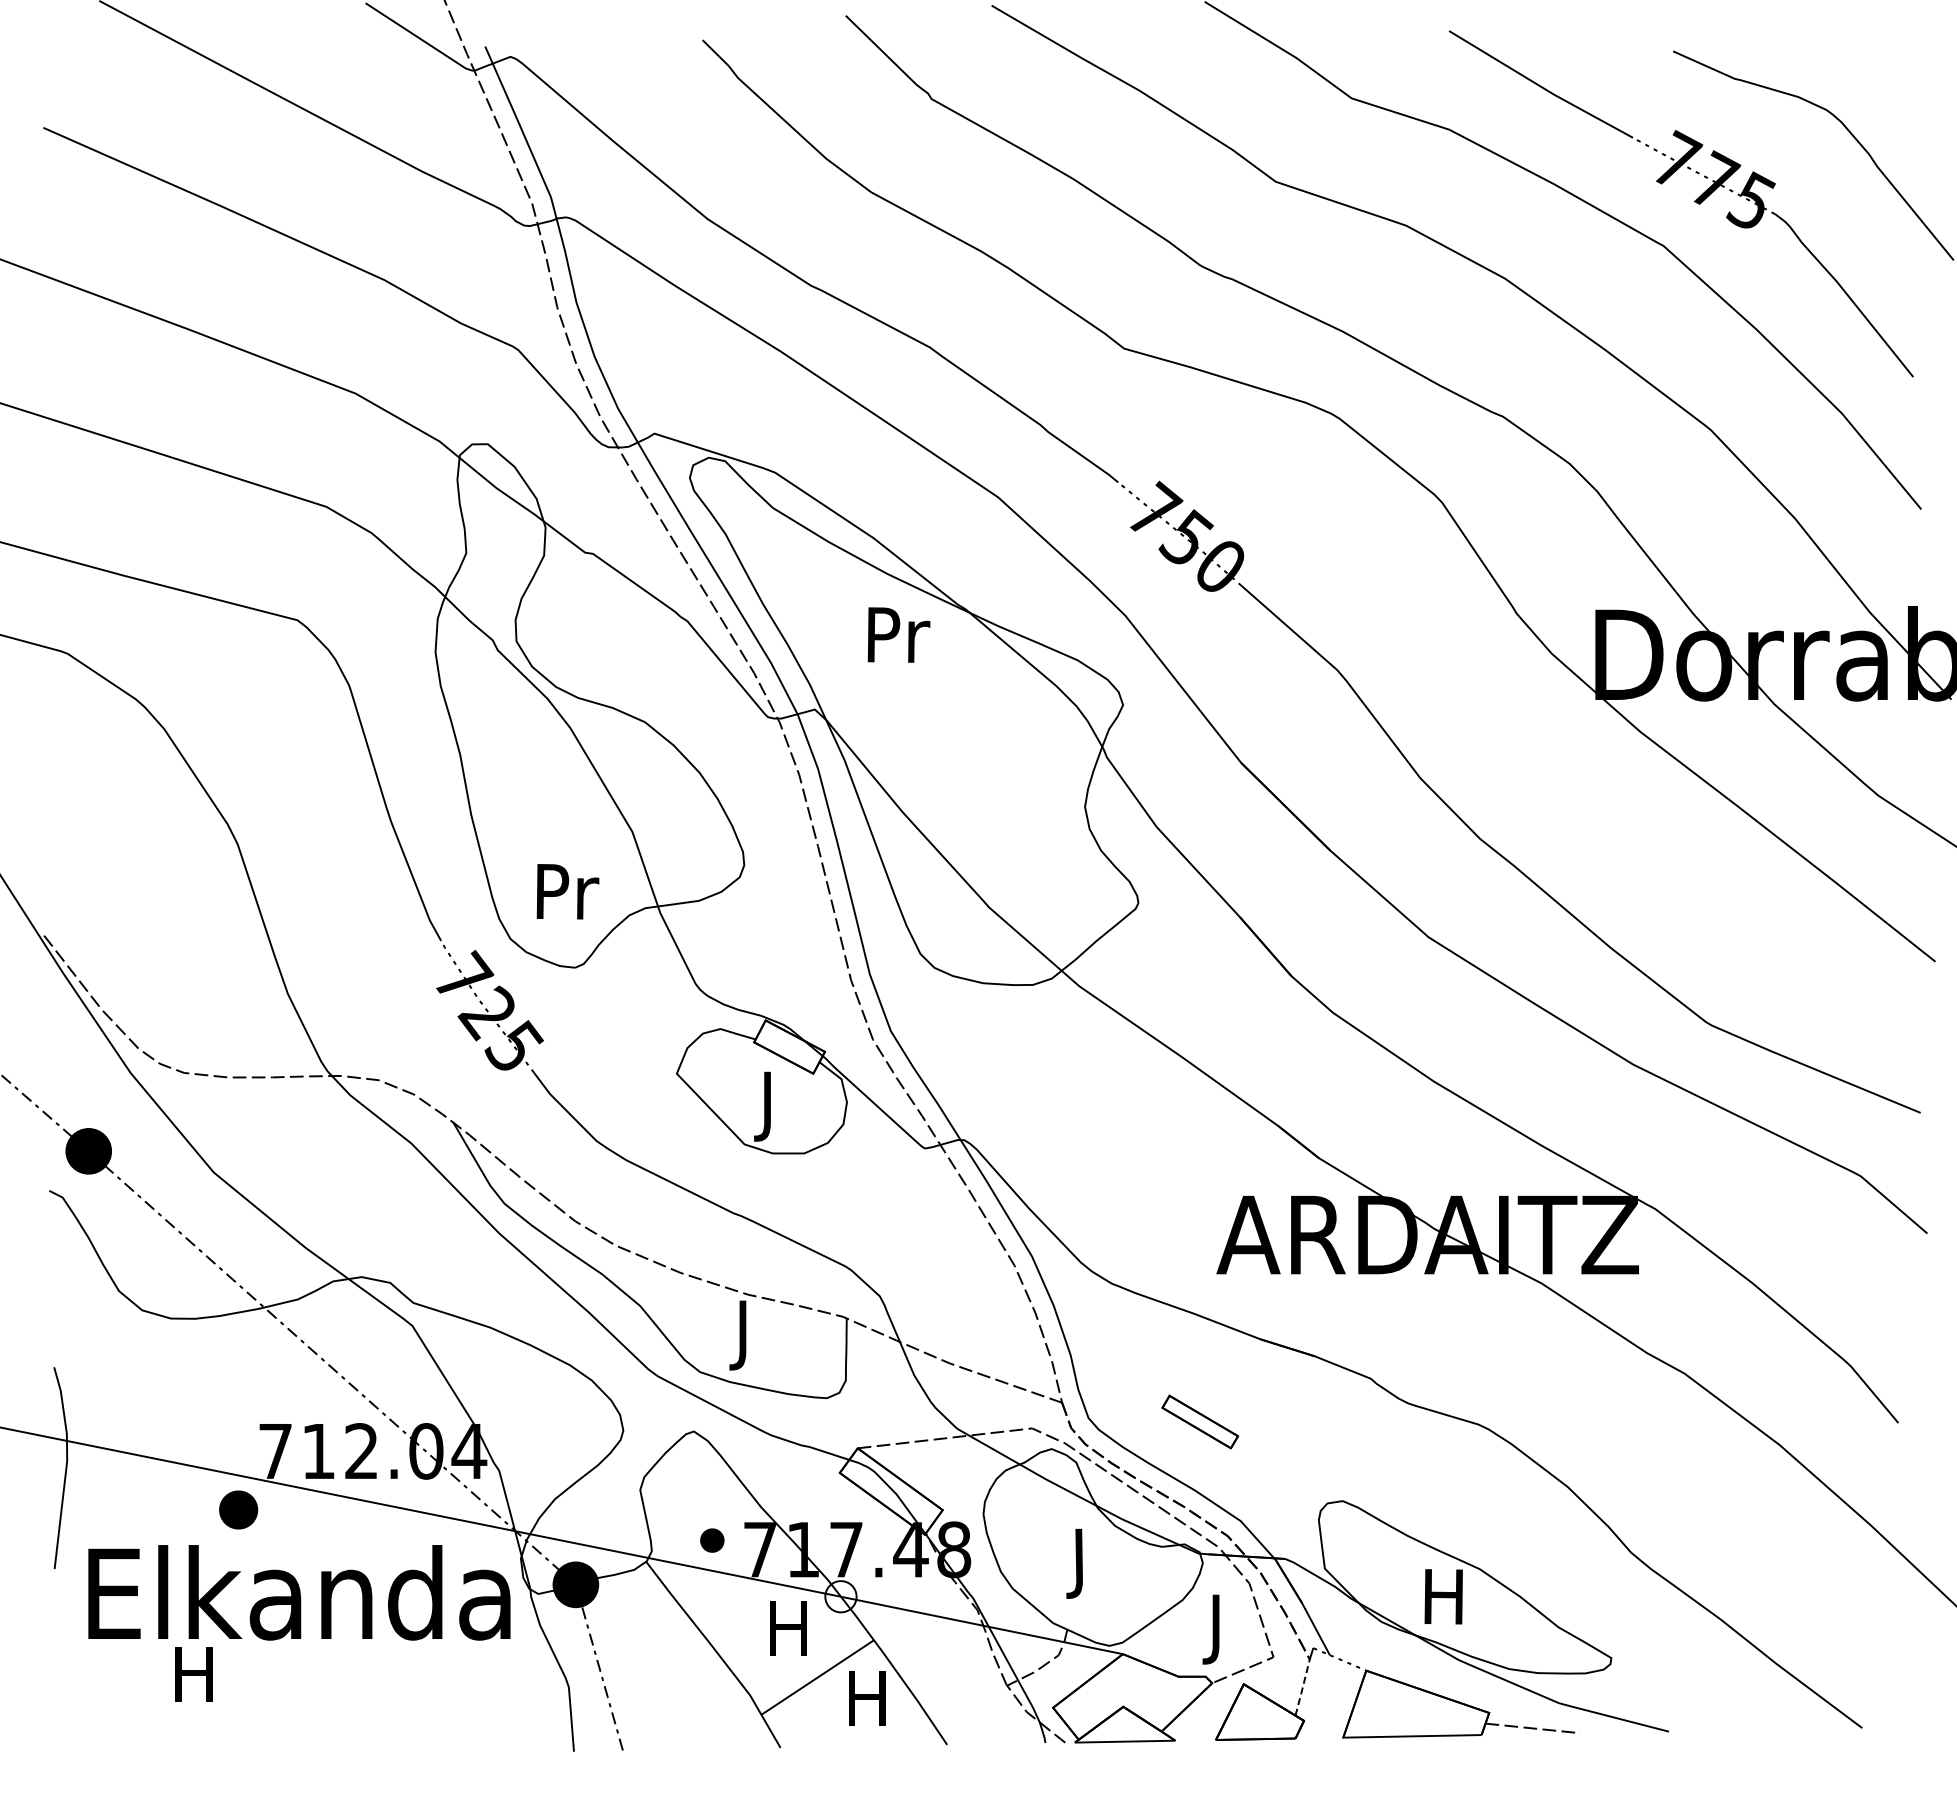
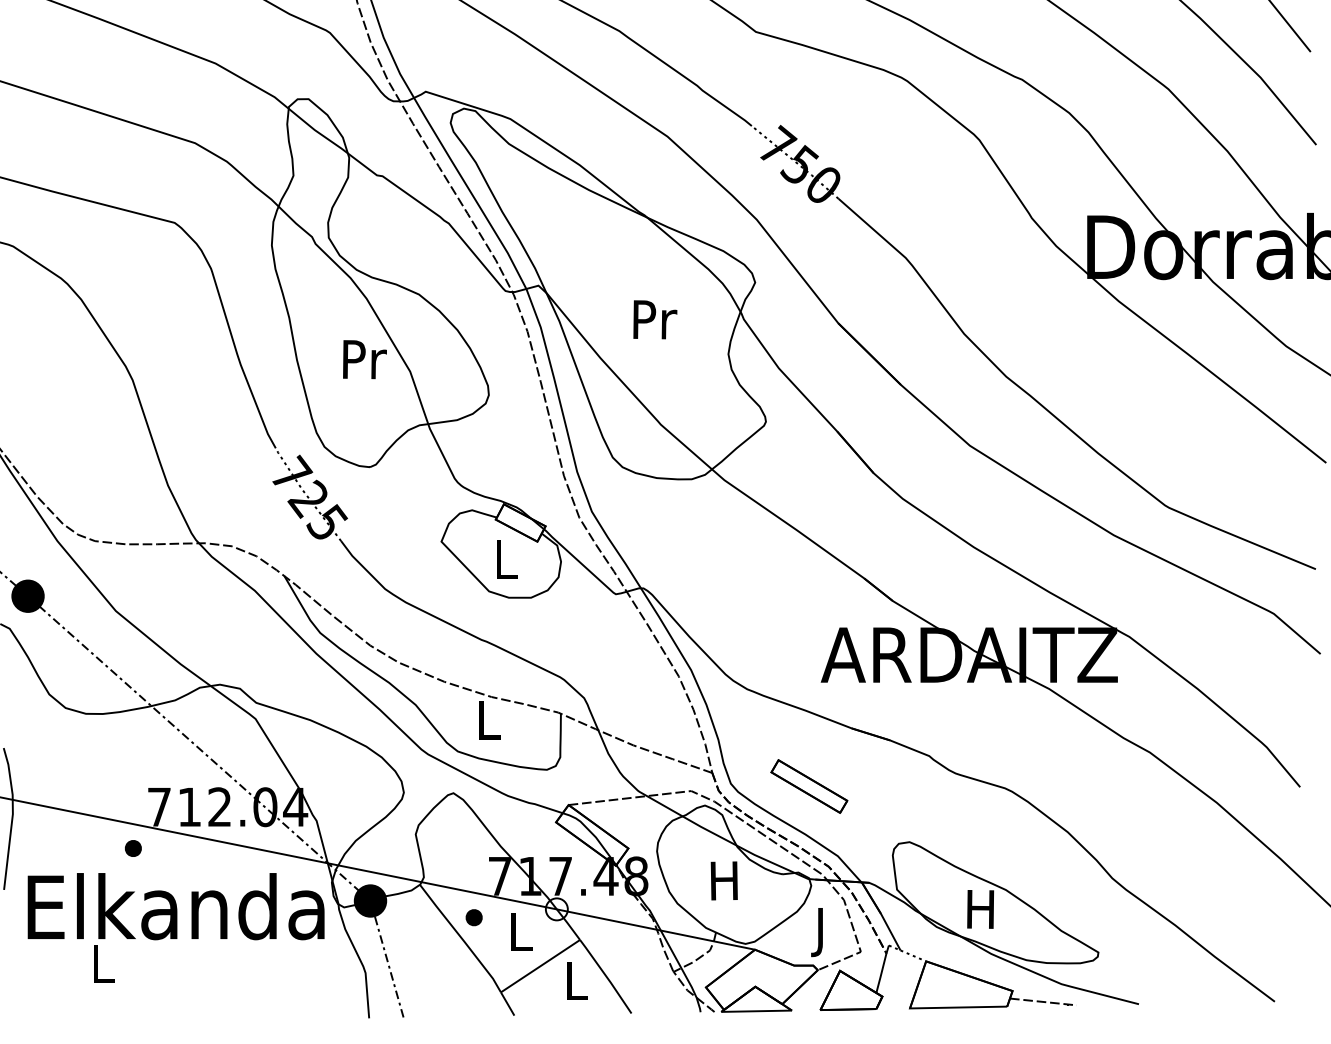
text: (898, 634) -> (654, 319), moved
text: (567, 891) -> (364, 359), moved
text: (769, 1106) -> (506, 564), J -> L
text: (744, 1335) -> (489, 725), J -> L
part: (1200, 1421) -> (809, 786), size x1.43
part: (238, 1510) -> (133, 848), size x0.62
part: (712, 1540) -> (474, 917), moved
text: (1079, 1563) -> (724, 886), J -> H
text: (788, 1628) -> (519, 931), H -> L
text: (193, 1674) -> (101, 964), H -> L
line: (1302, 1688) -> (881, 973), dashed -> solid
text: (867, 1698) -> (575, 980), H -> L

